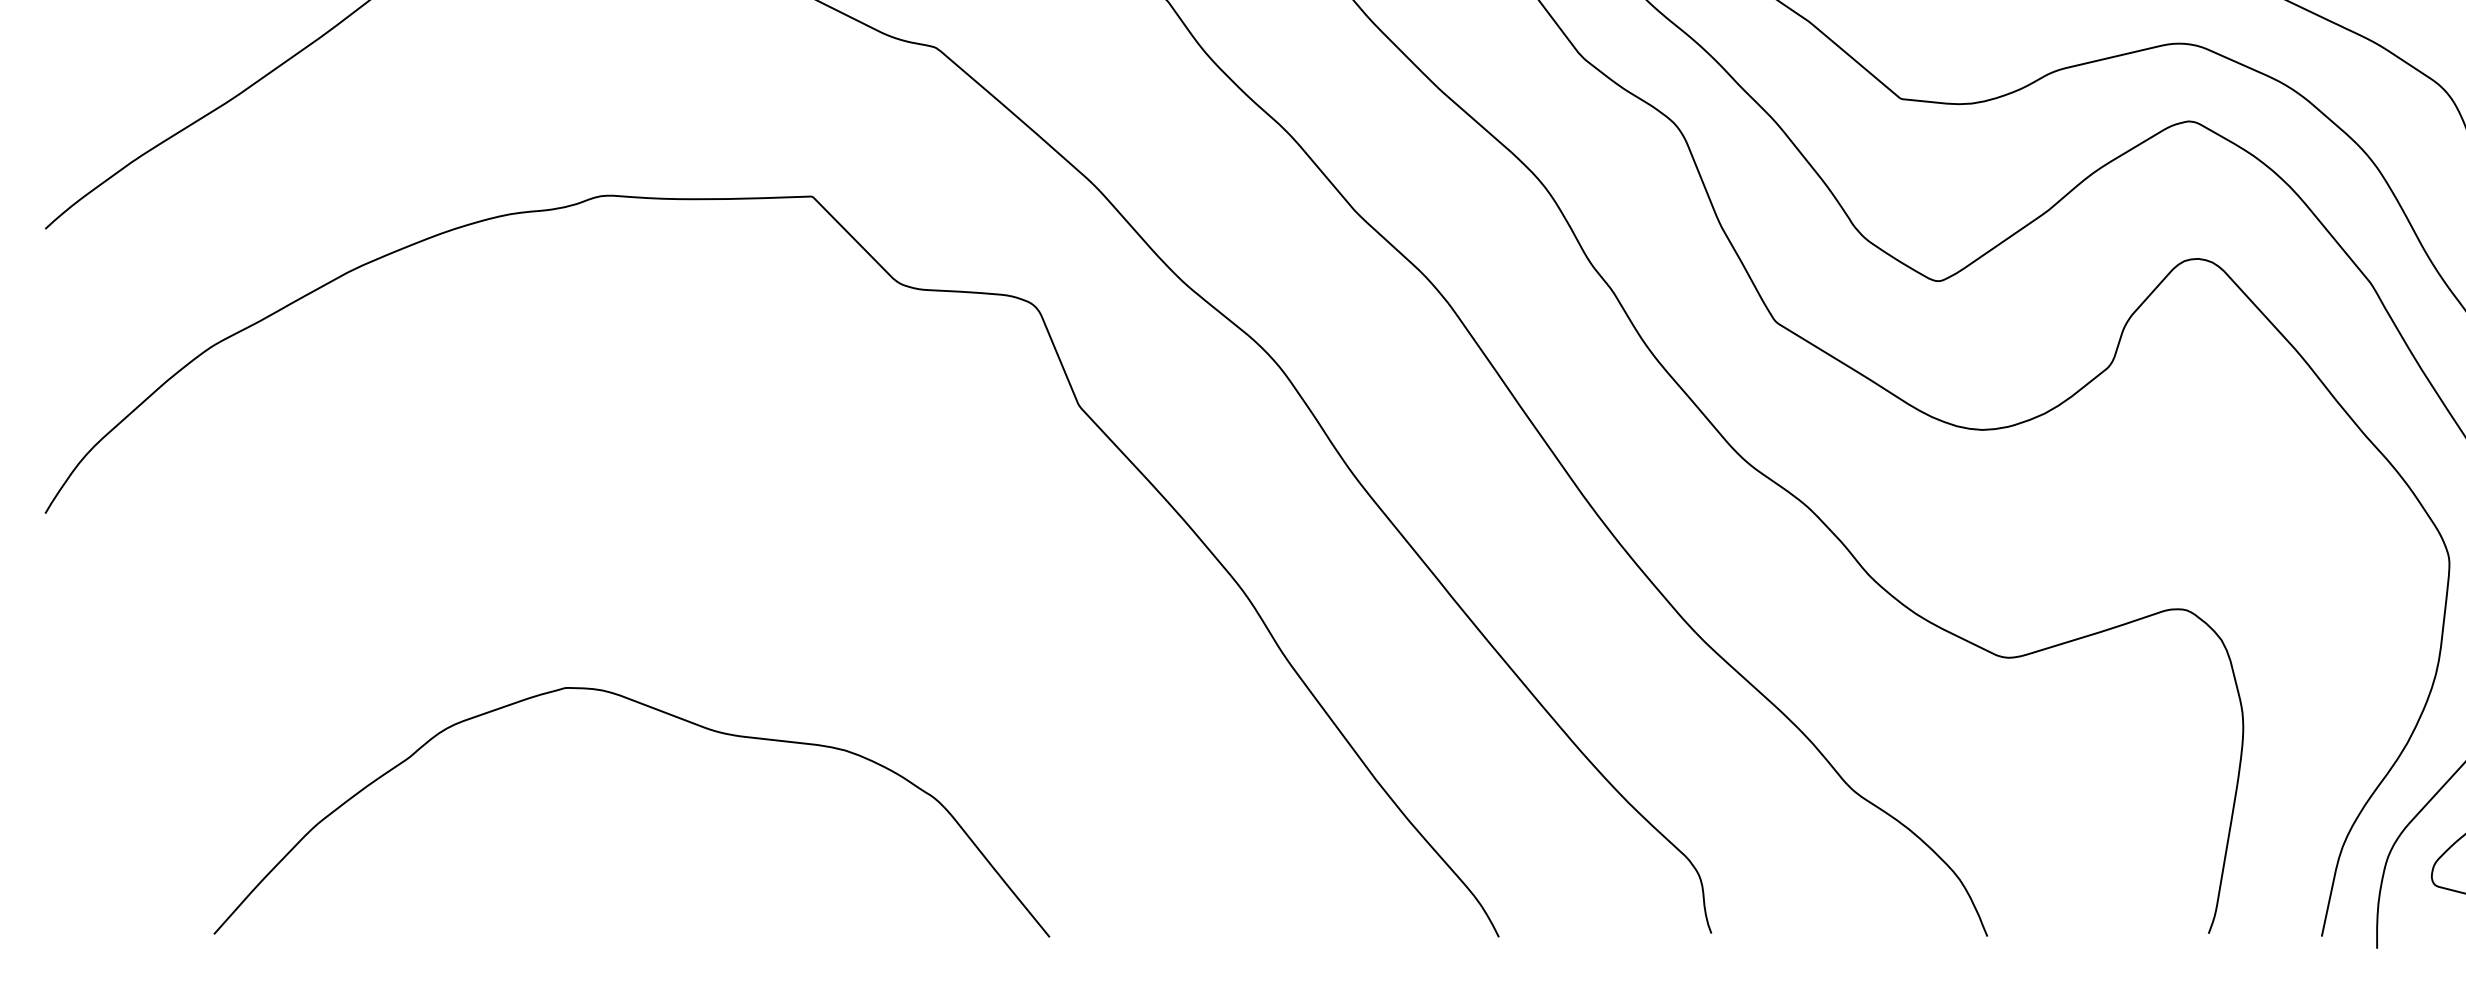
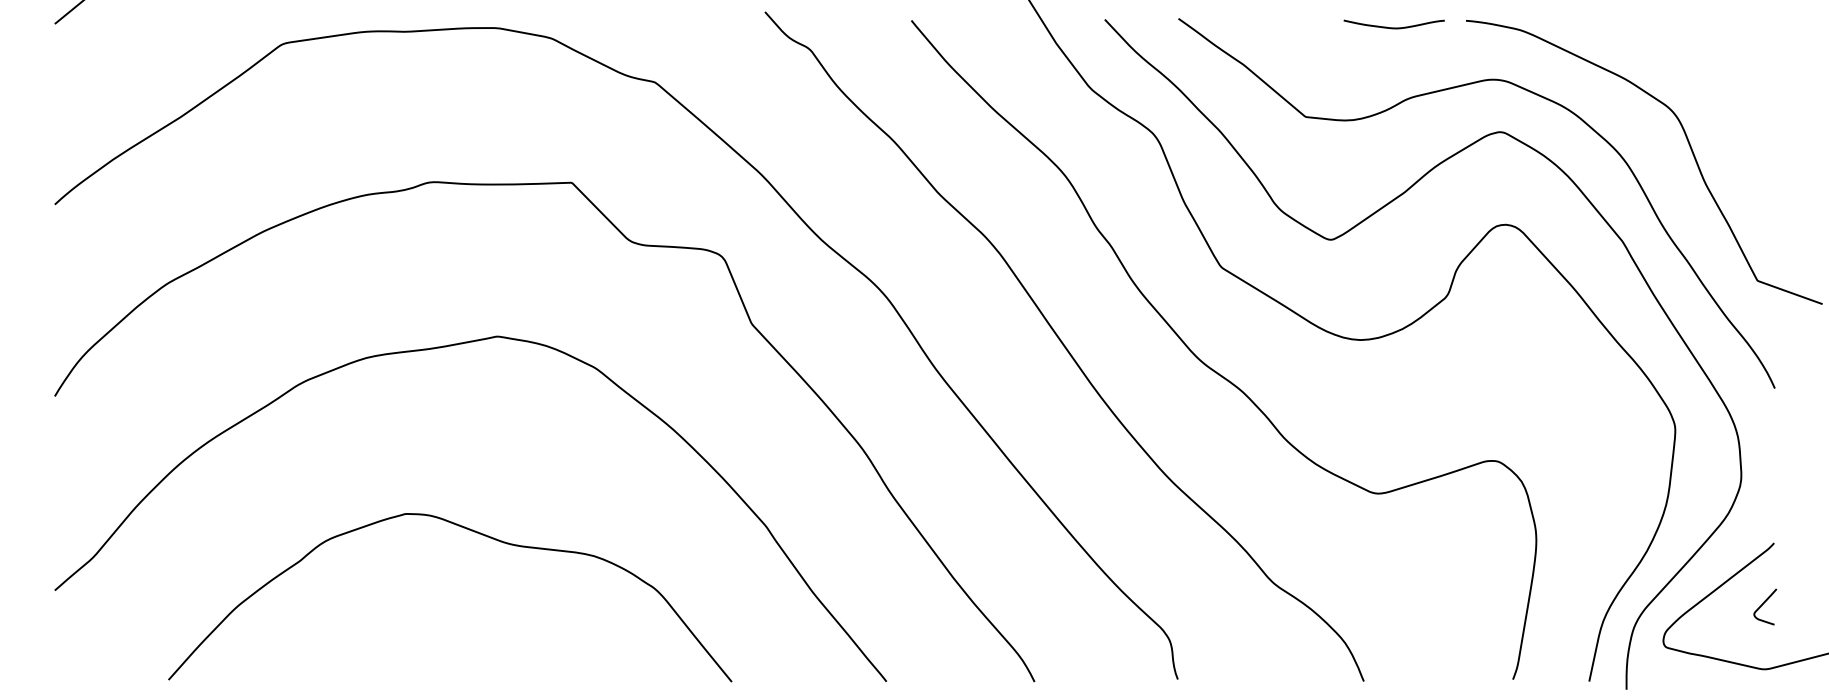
curve: (626, 440) -> (446, 347), added

